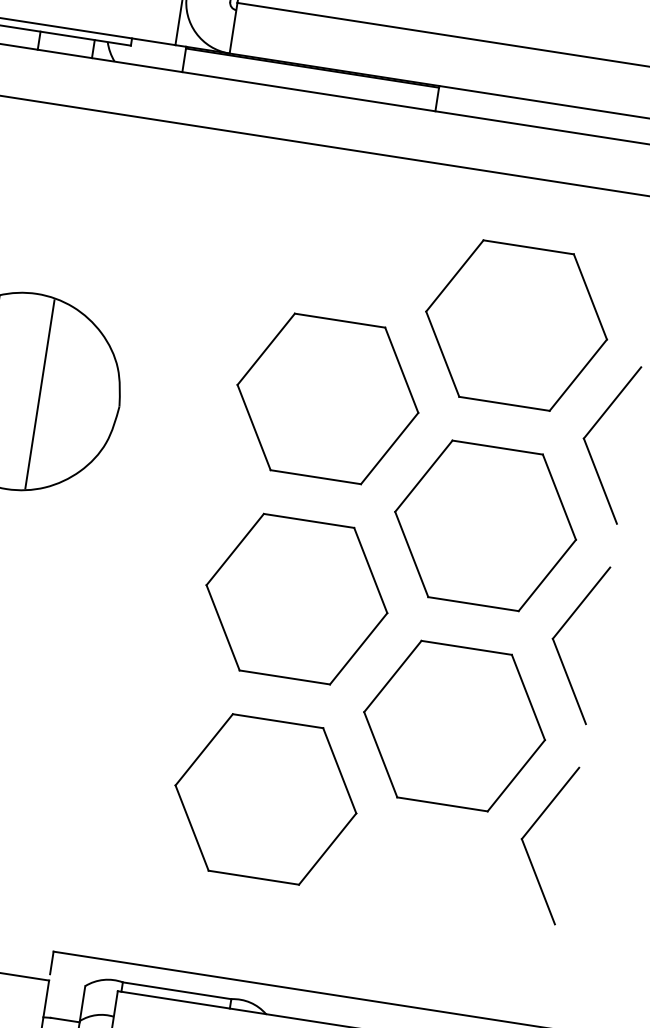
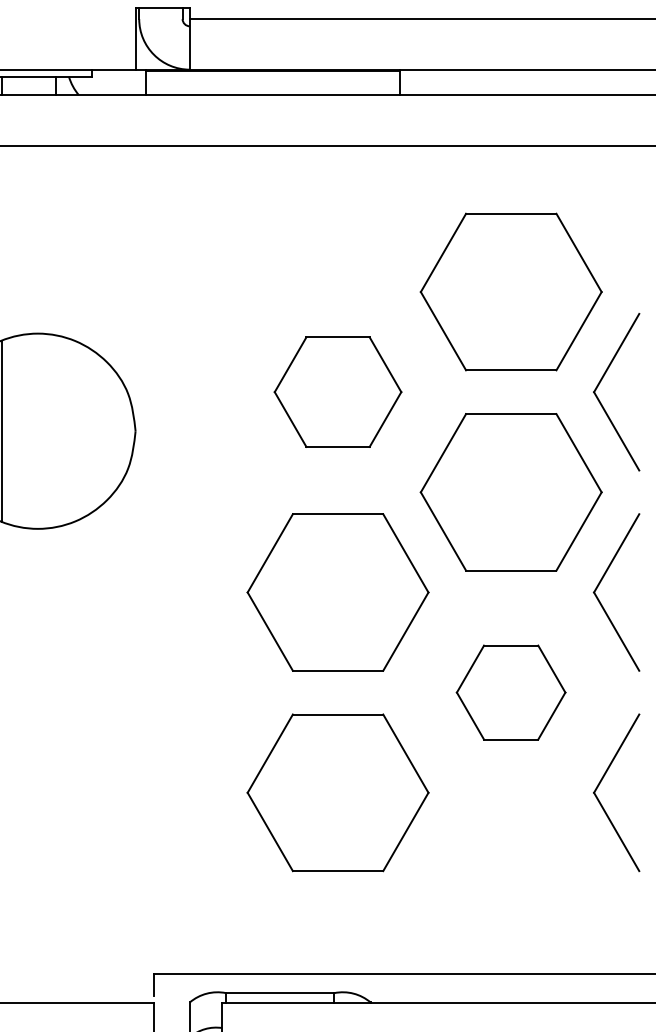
line: (40, 394) -> (56, 431), removed
part: (327, 398) -> (337, 391), size x0.7
part: (453, 725) -> (510, 692), size x0.6

